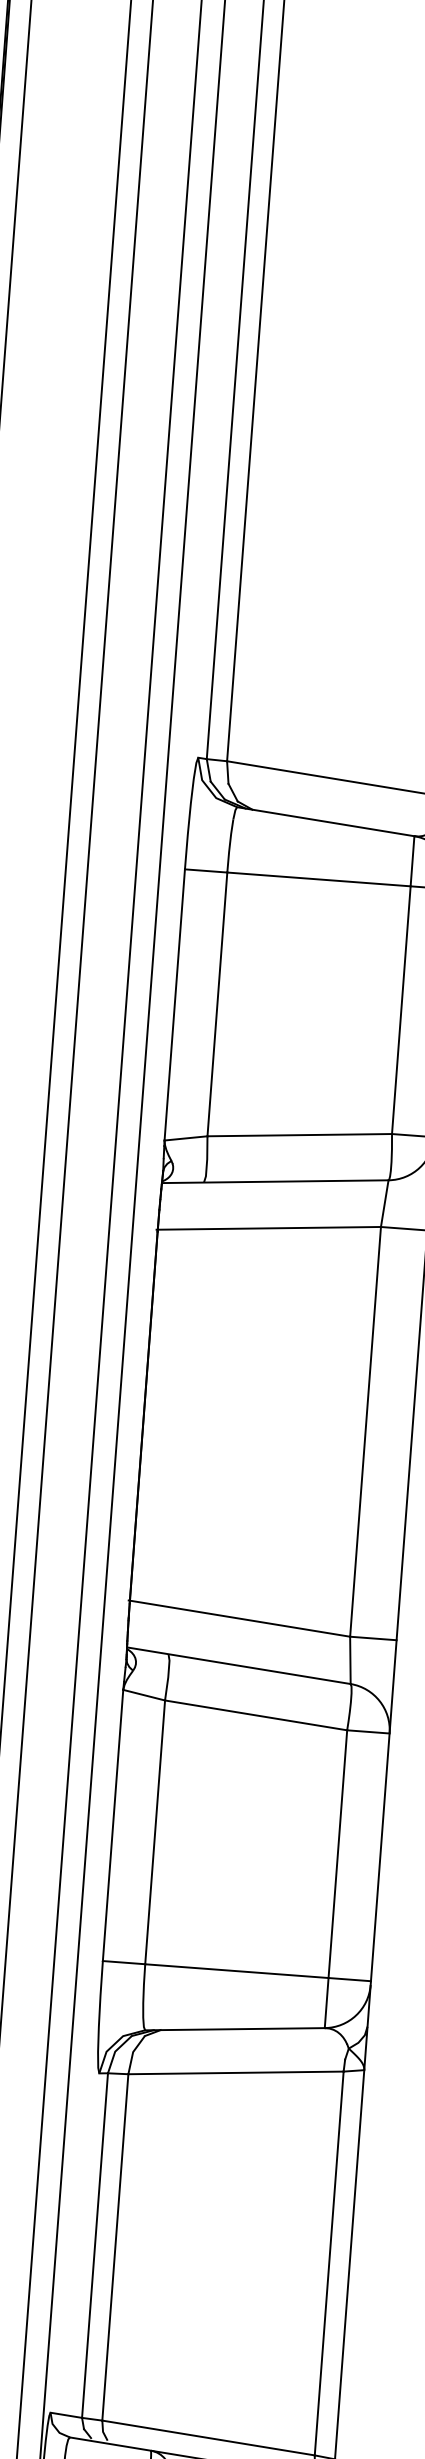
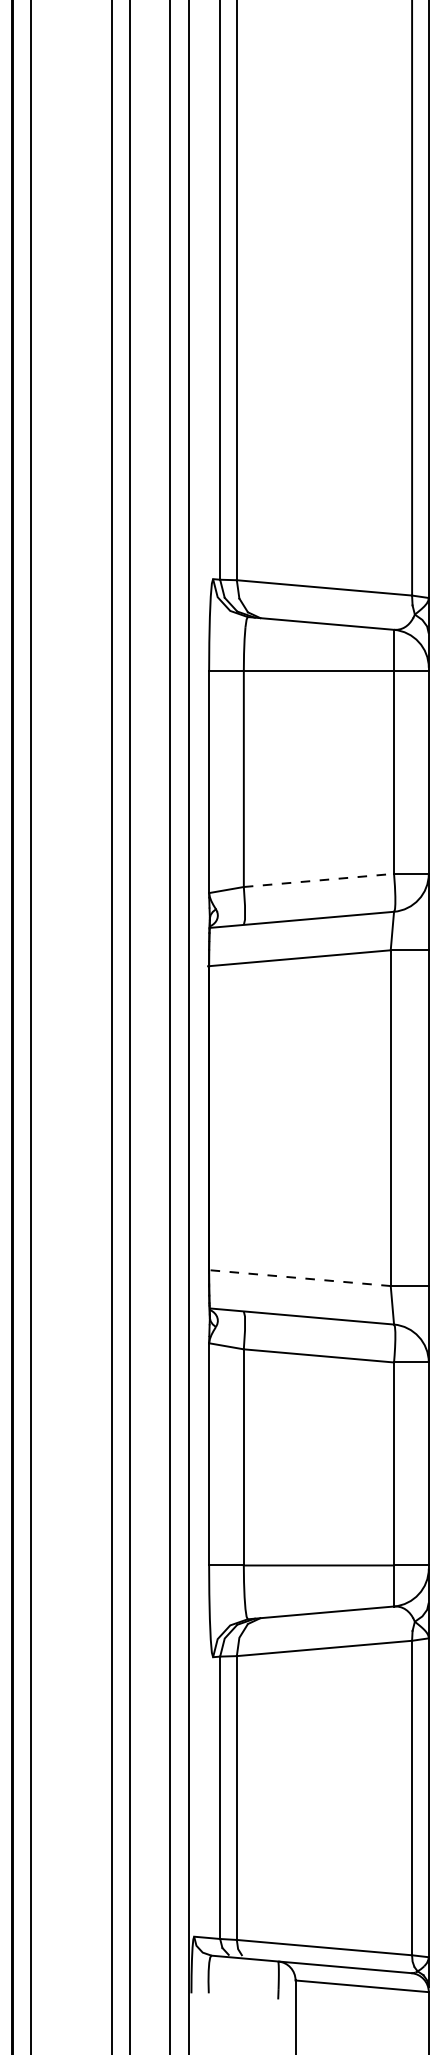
line: (300, 1135) -> (319, 880), solid -> dashed
line: (239, 1619) -> (299, 1278), solid -> dashed

